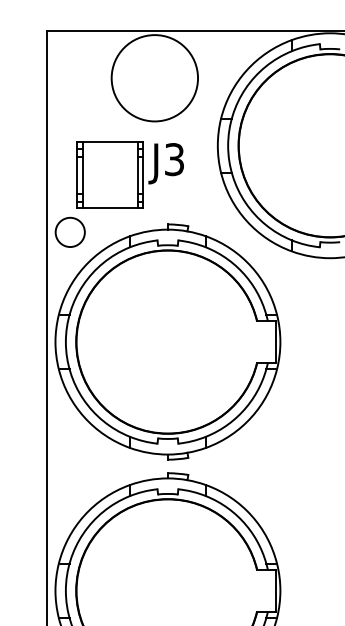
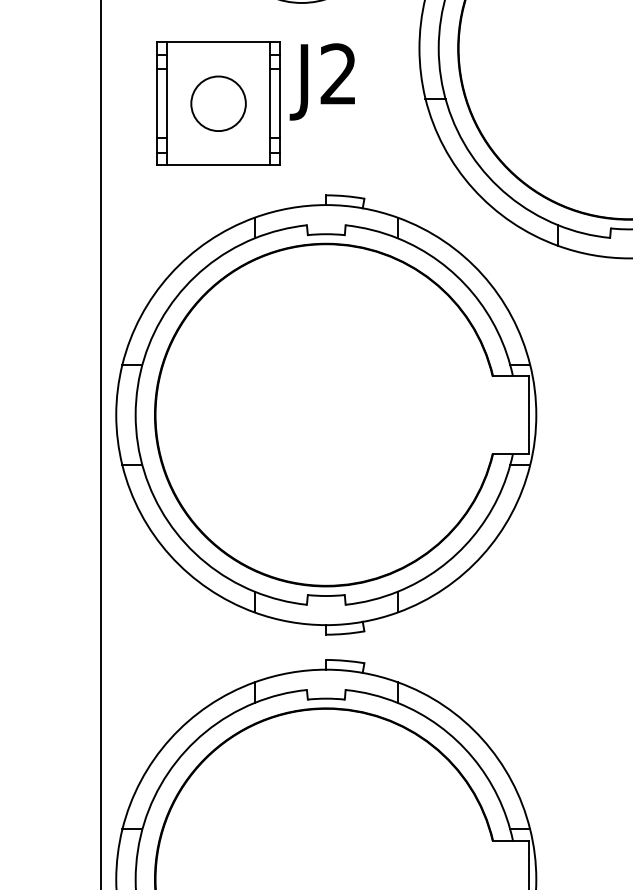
text: (174, 159) -> (338, 74), J3 -> J2
circle: (69, 231) -> (217, 102), moved

